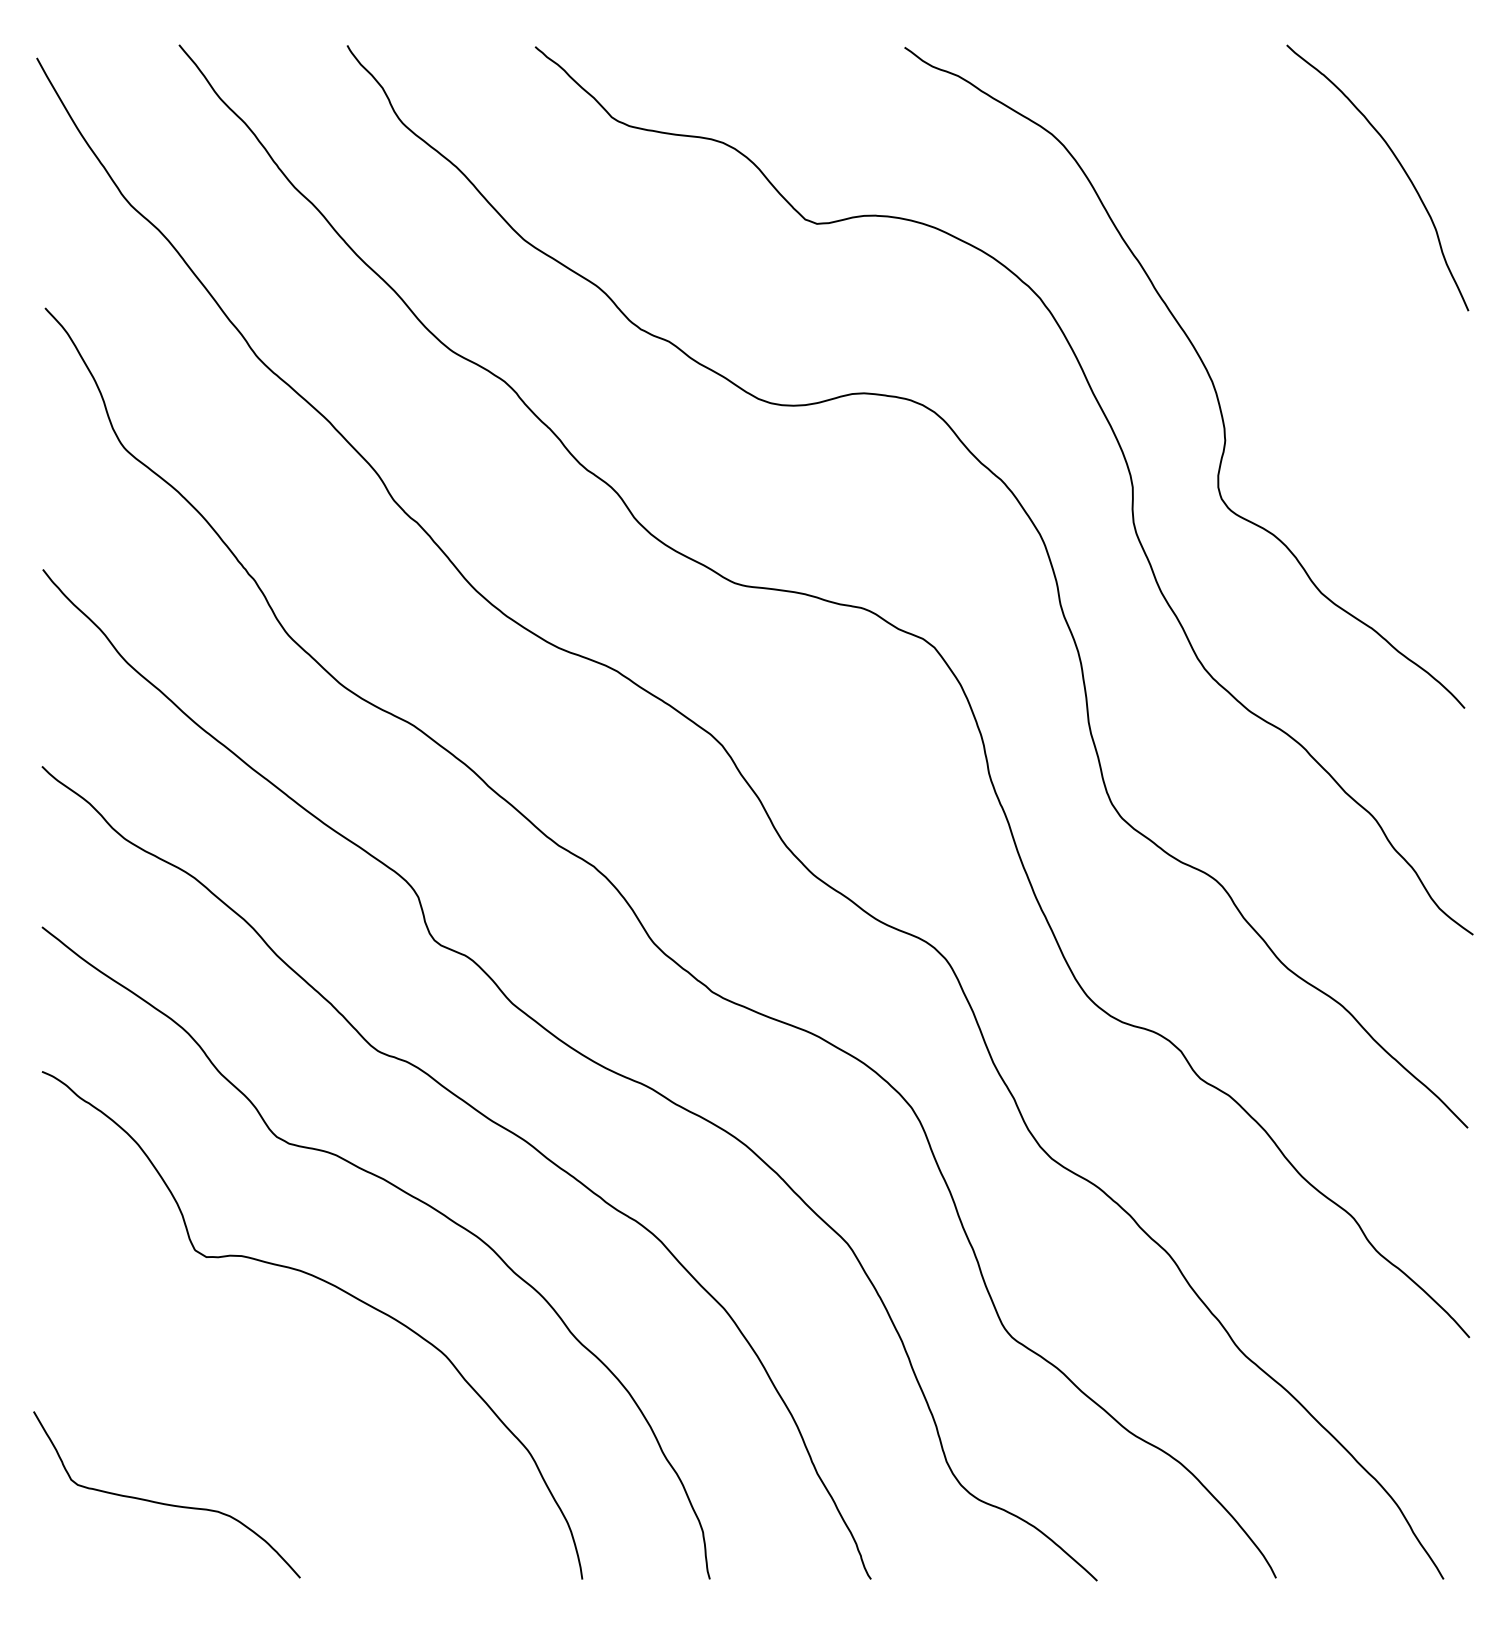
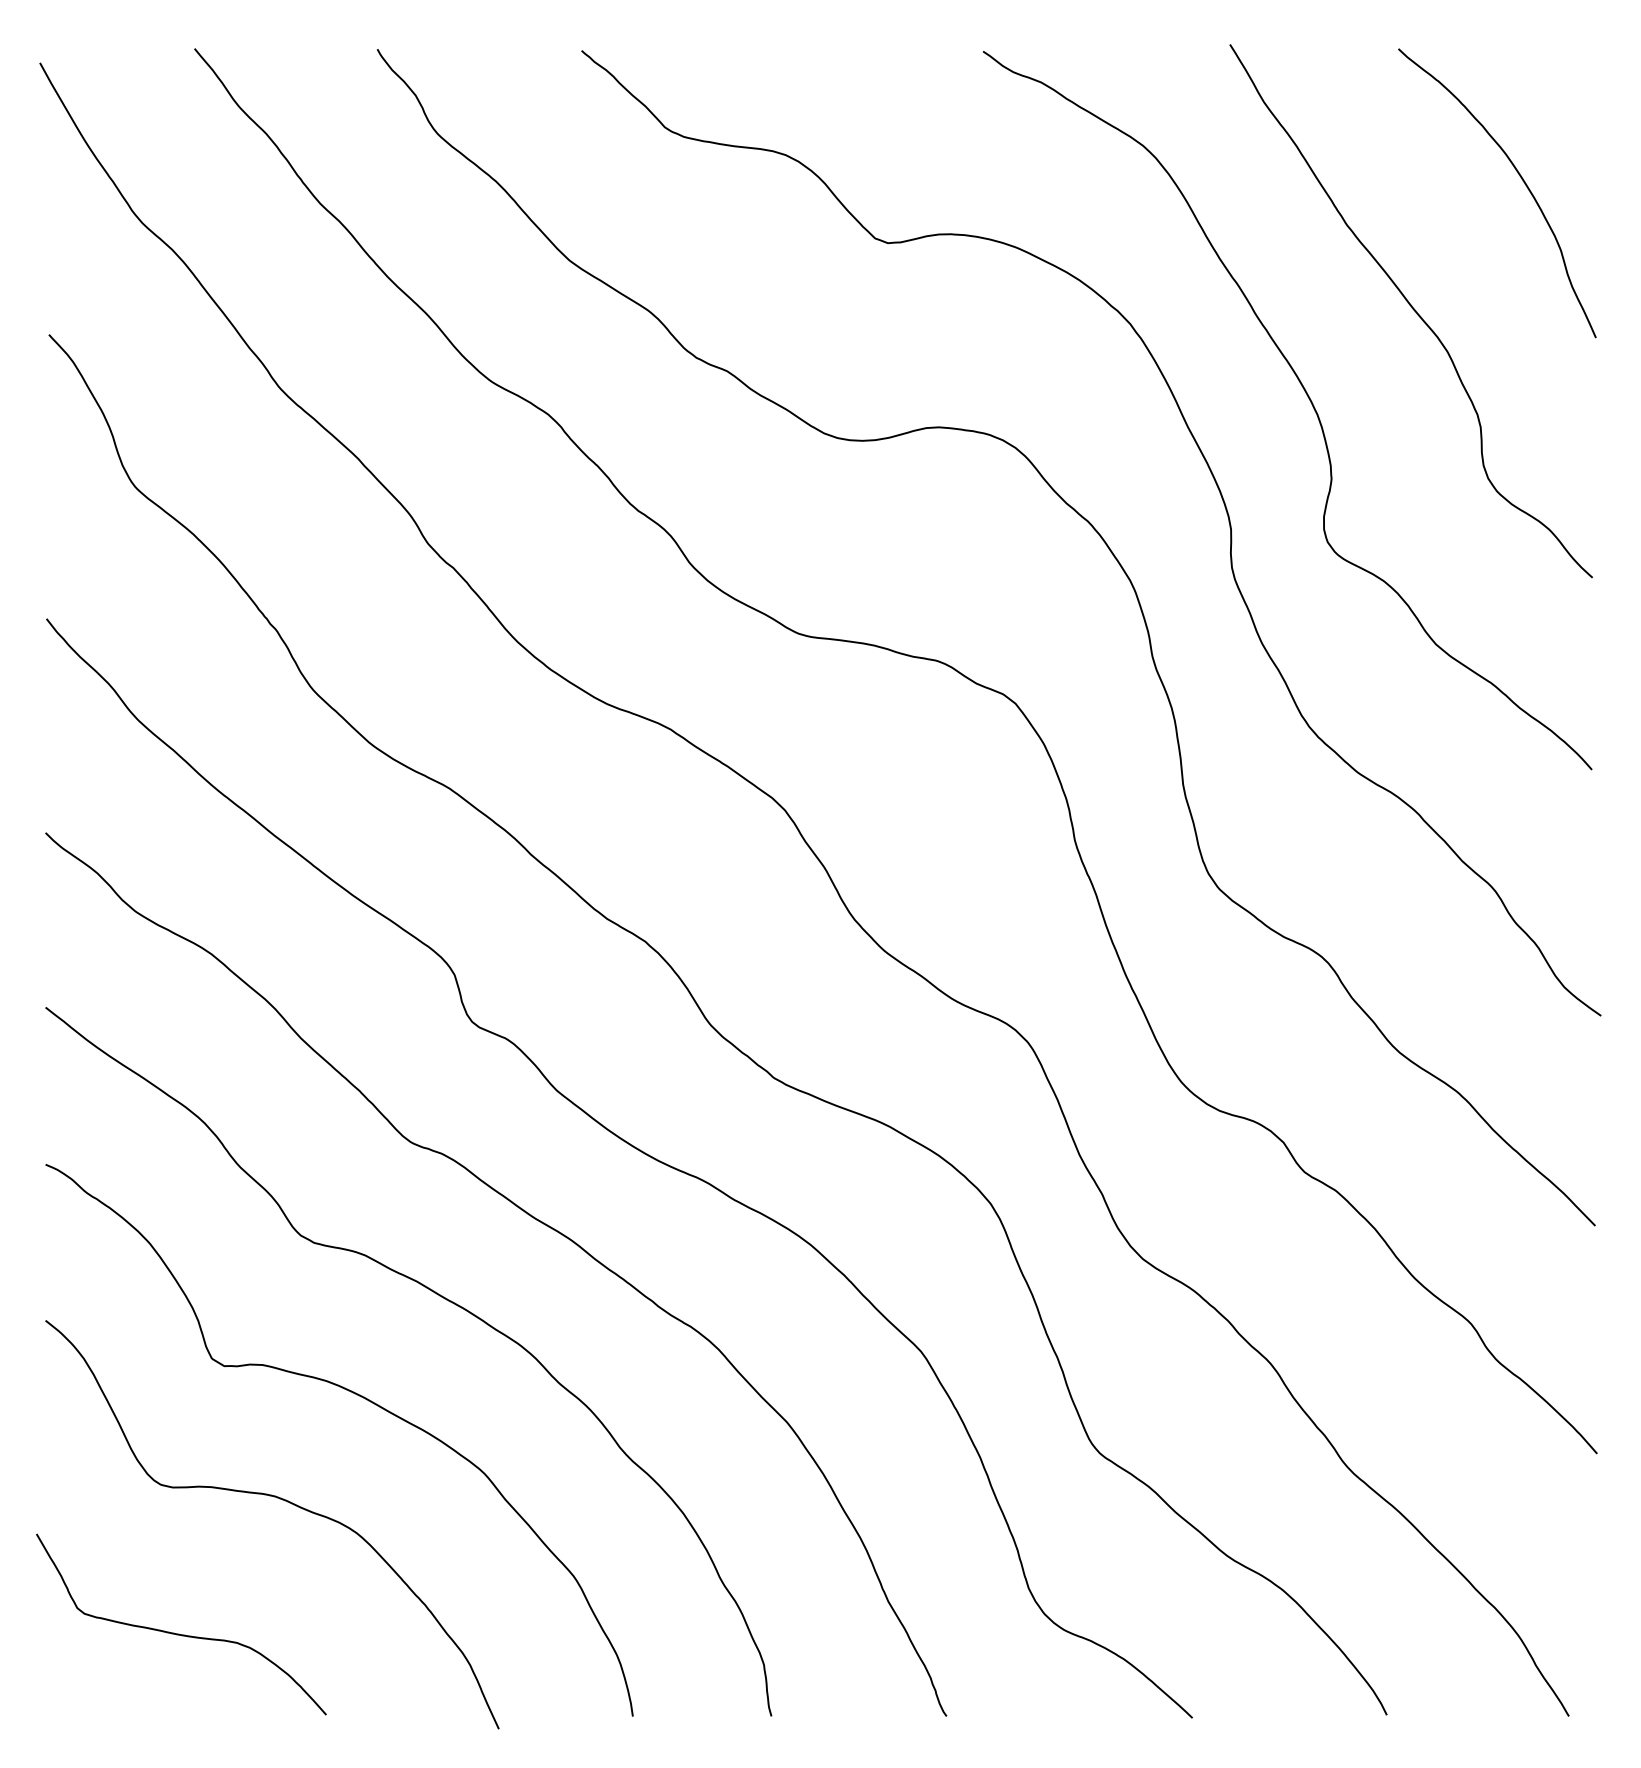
curve: (1299, 284) -> (1412, 309), added
curve: (257, 1379) -> (279, 1499), added

